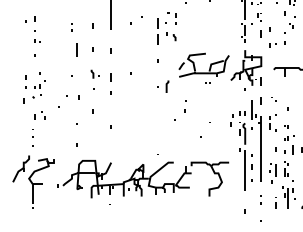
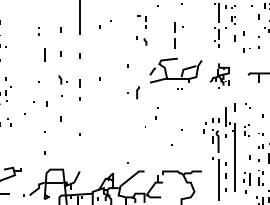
part: (161, 31) -> (178, 35), moved
part: (246, 70) -> (219, 76), size x0.6
part: (272, 122) -> (246, 129), size x0.7

